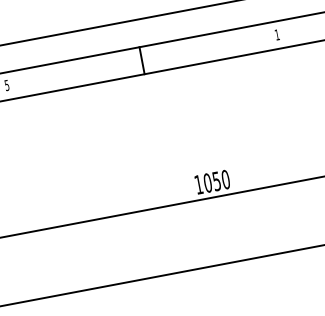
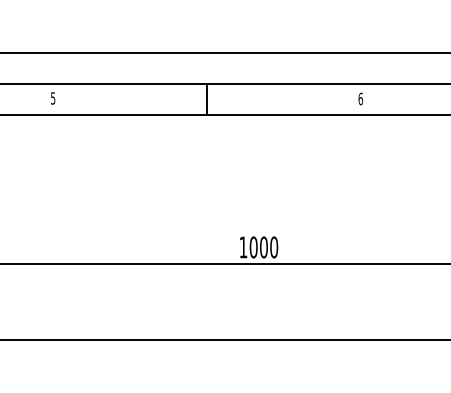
text: (276, 34) -> (360, 98), 1 -> 6
text: (216, 181) -> (263, 247), 1050 -> 1000

